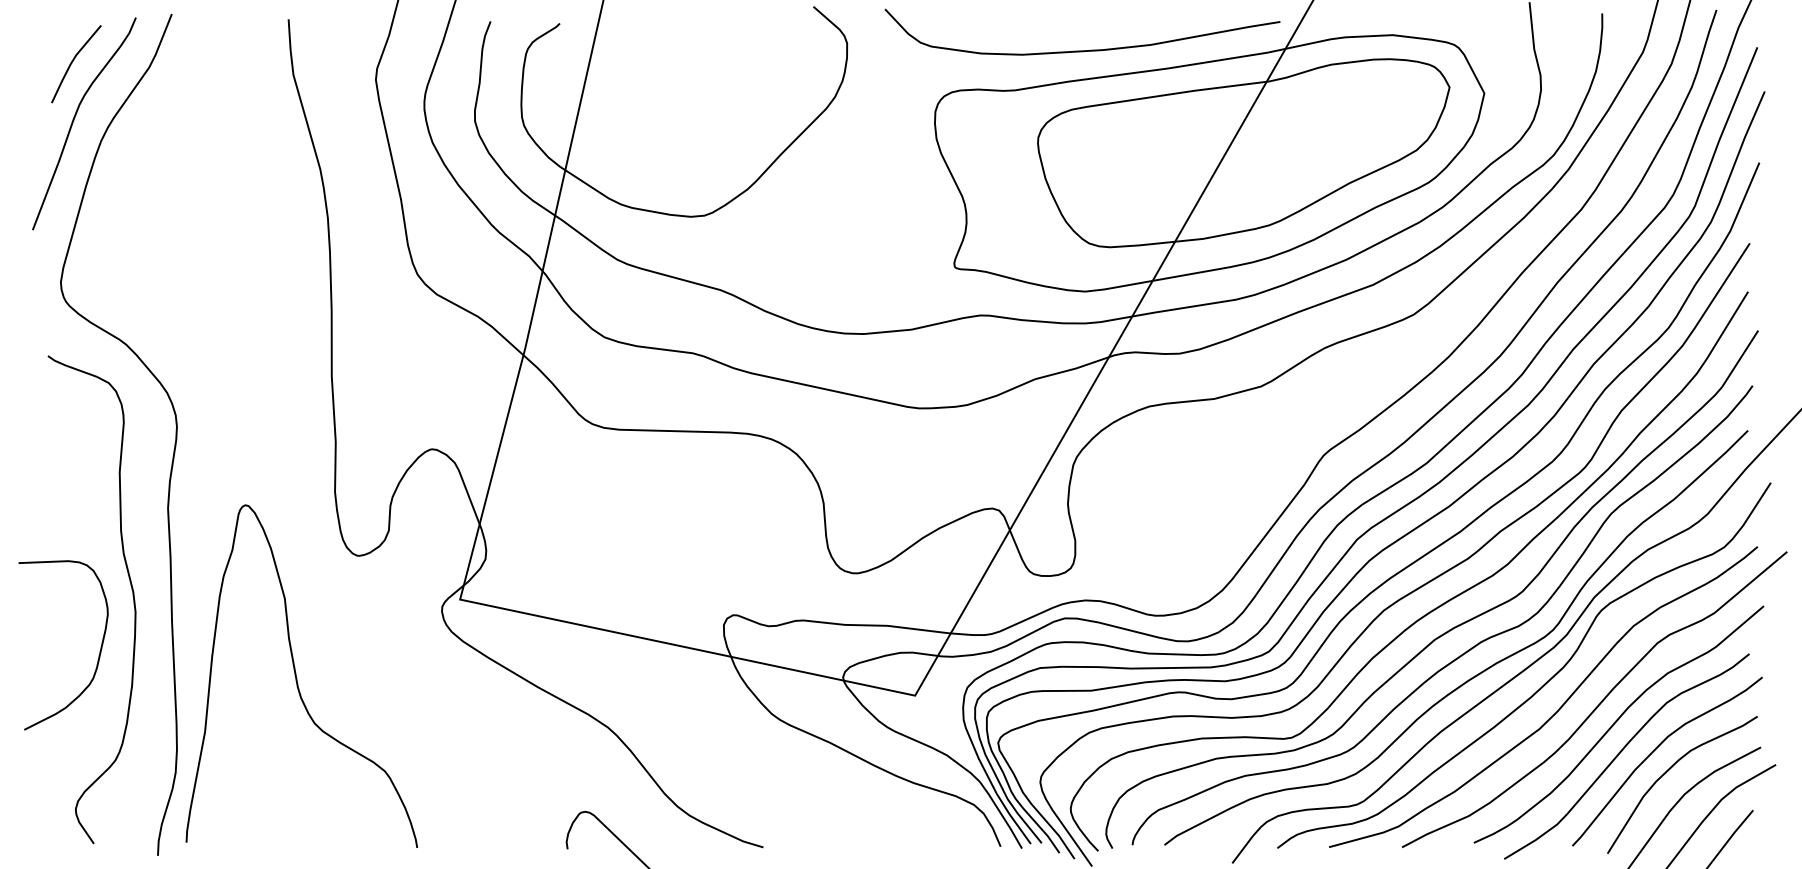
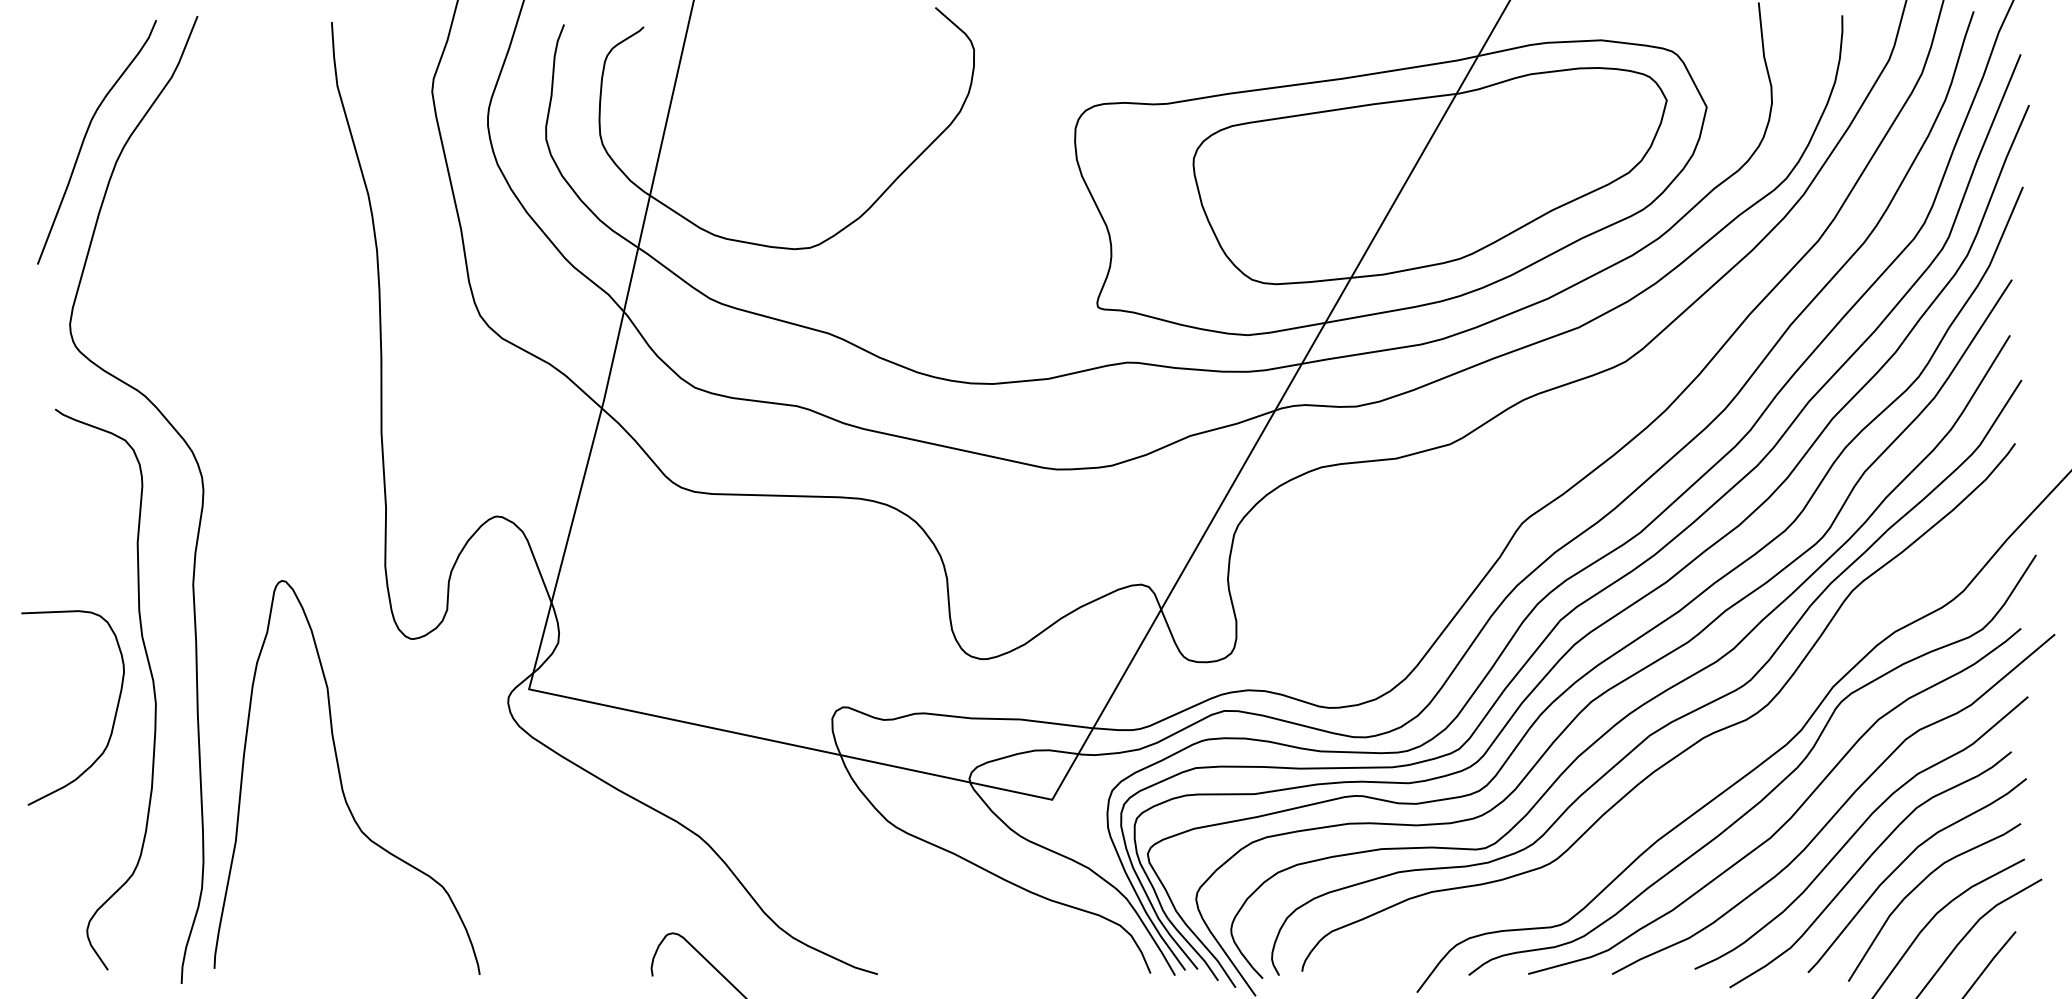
curve: (1083, 50) -> (1245, 57), removed
line: (72, 63) -> (83, 72), removed
curve: (98, 655) -> (113, 719), moved
curve: (1480, 671) -> (1702, 772), removed

